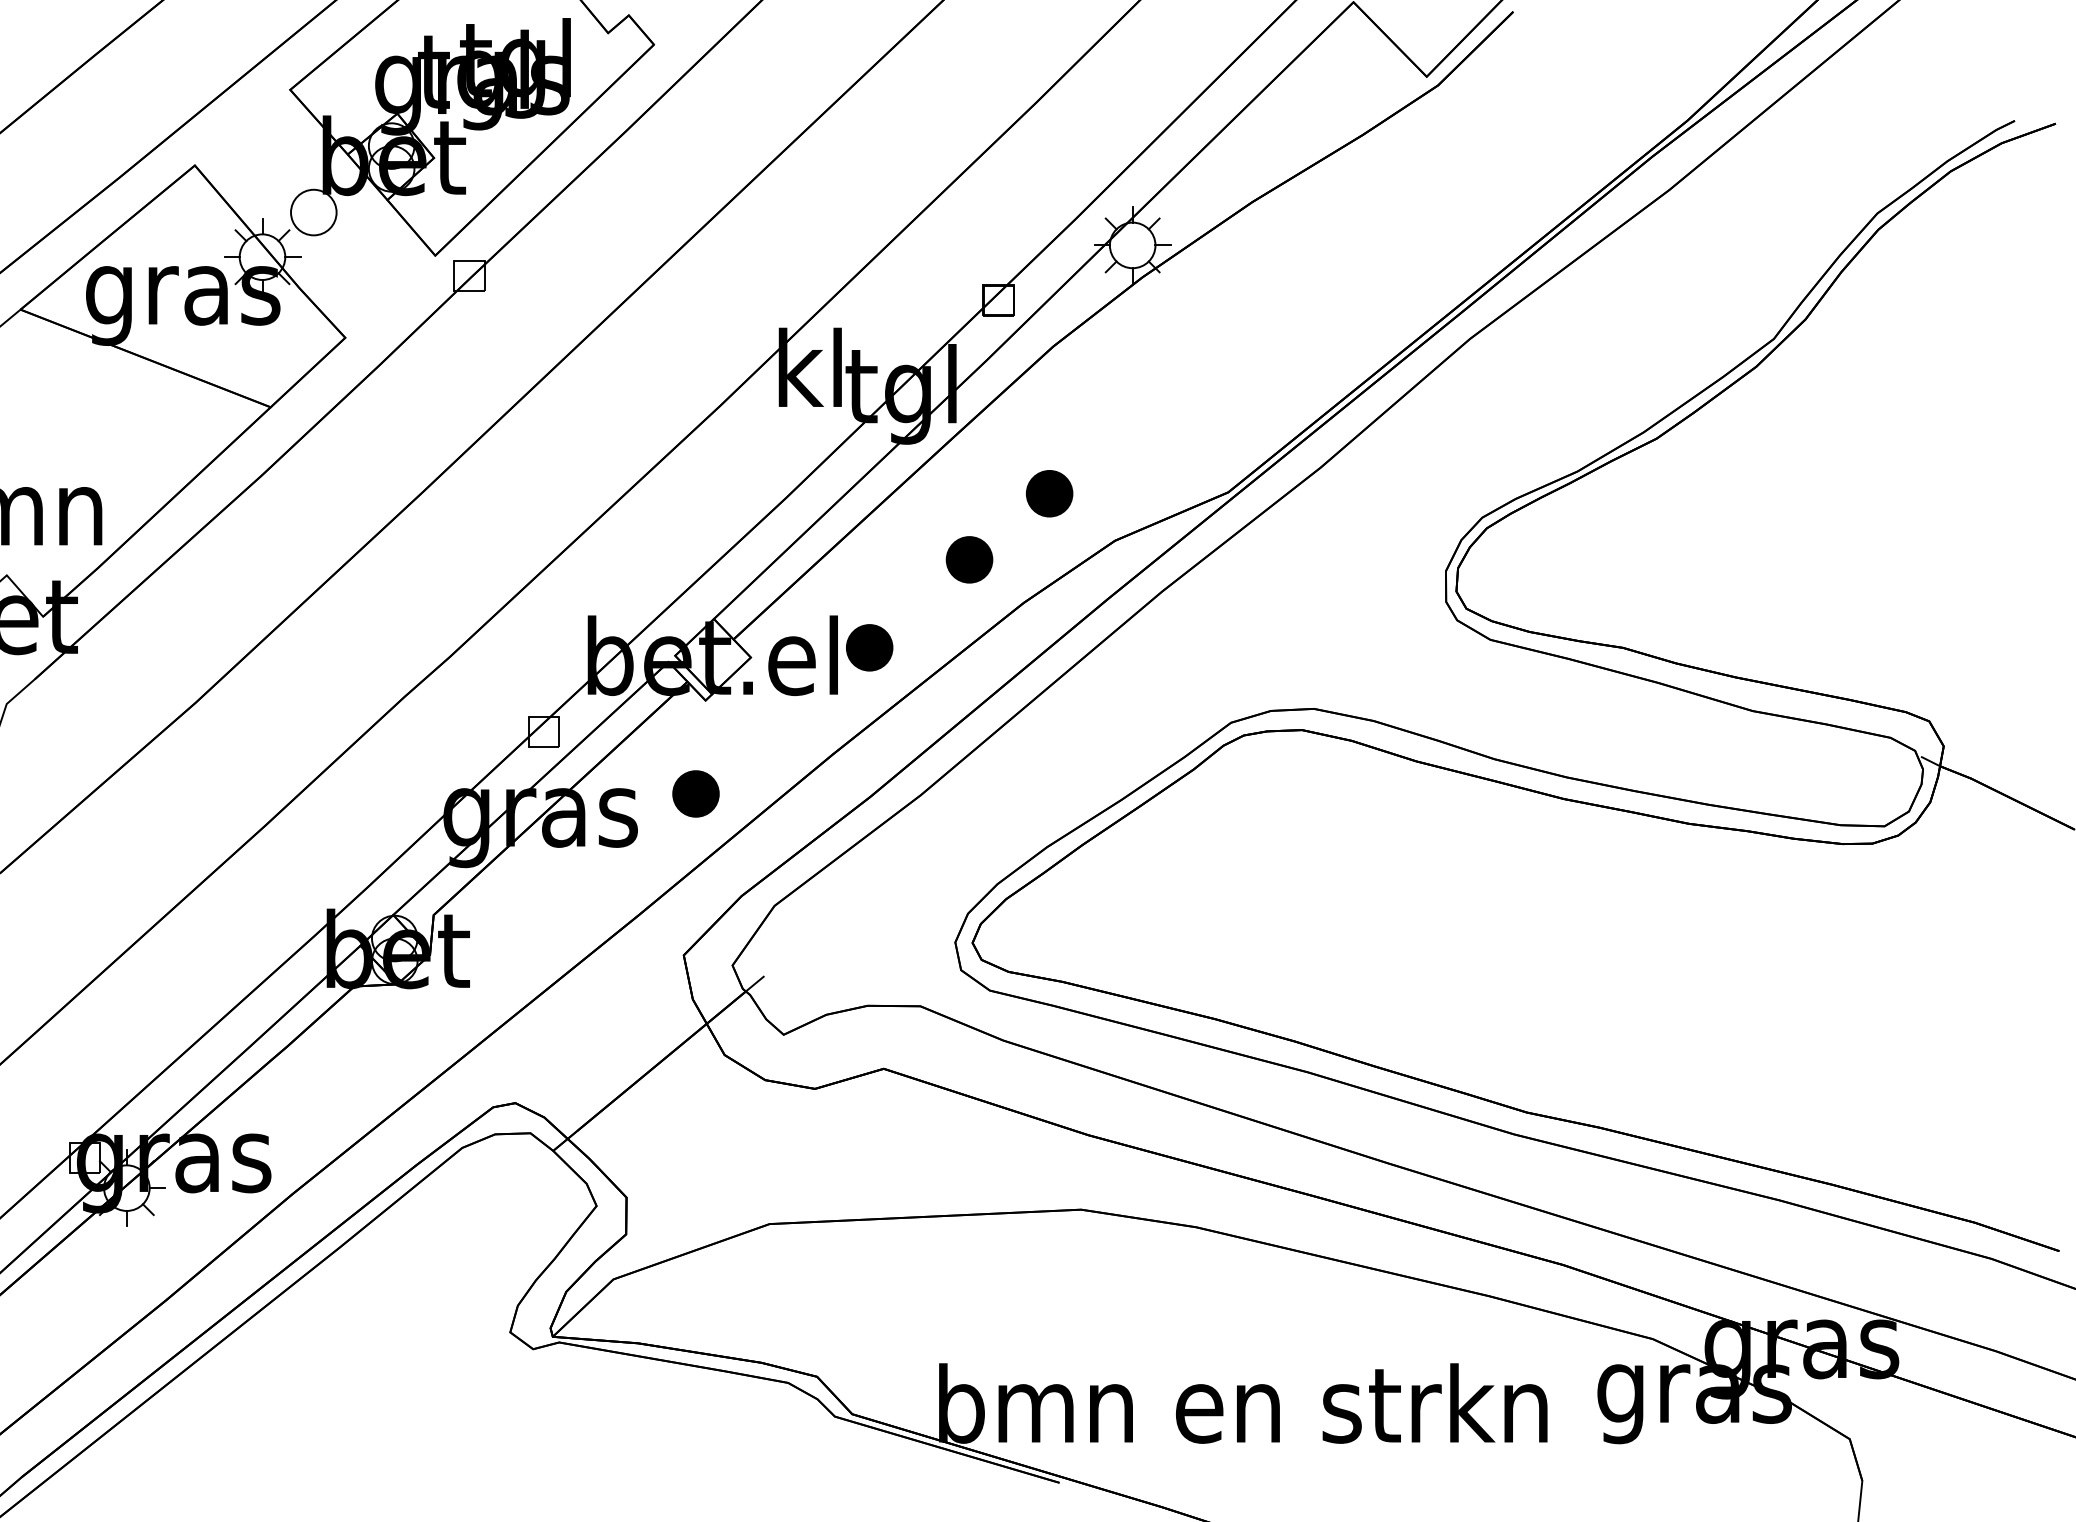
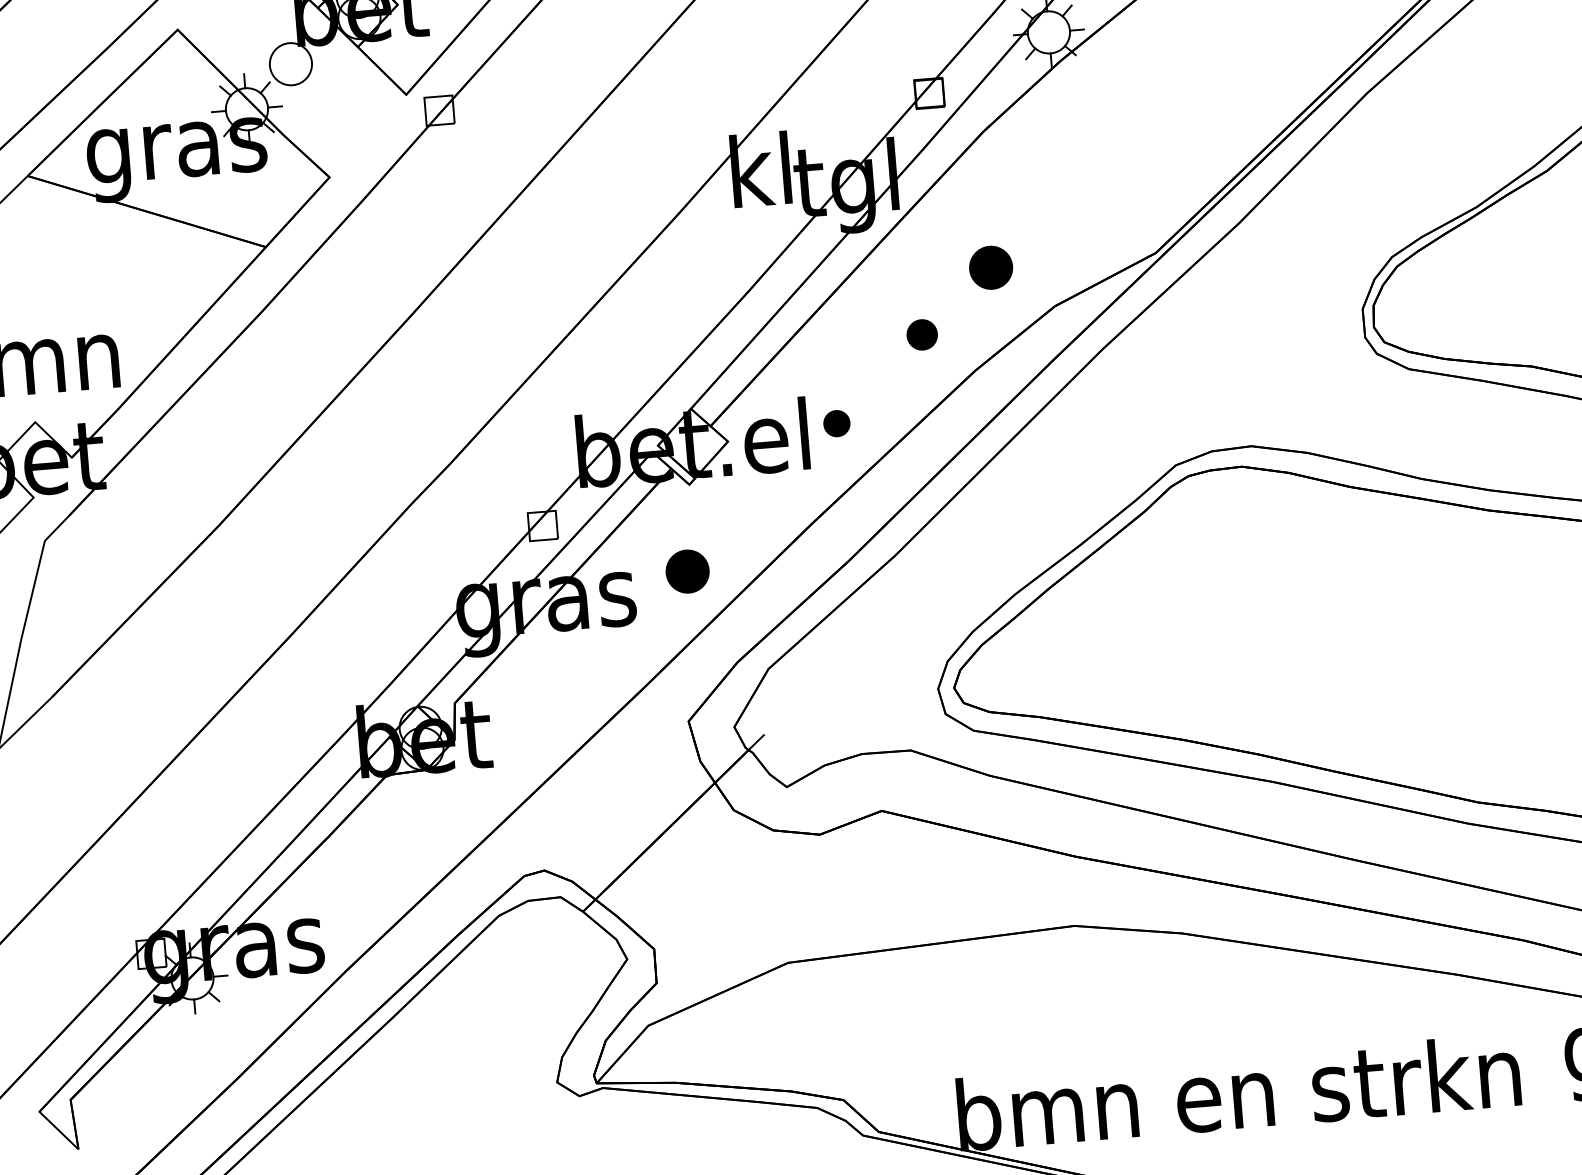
part: (969, 559) -> (922, 334), size x0.7
part: (869, 647) -> (836, 423), size x0.6

